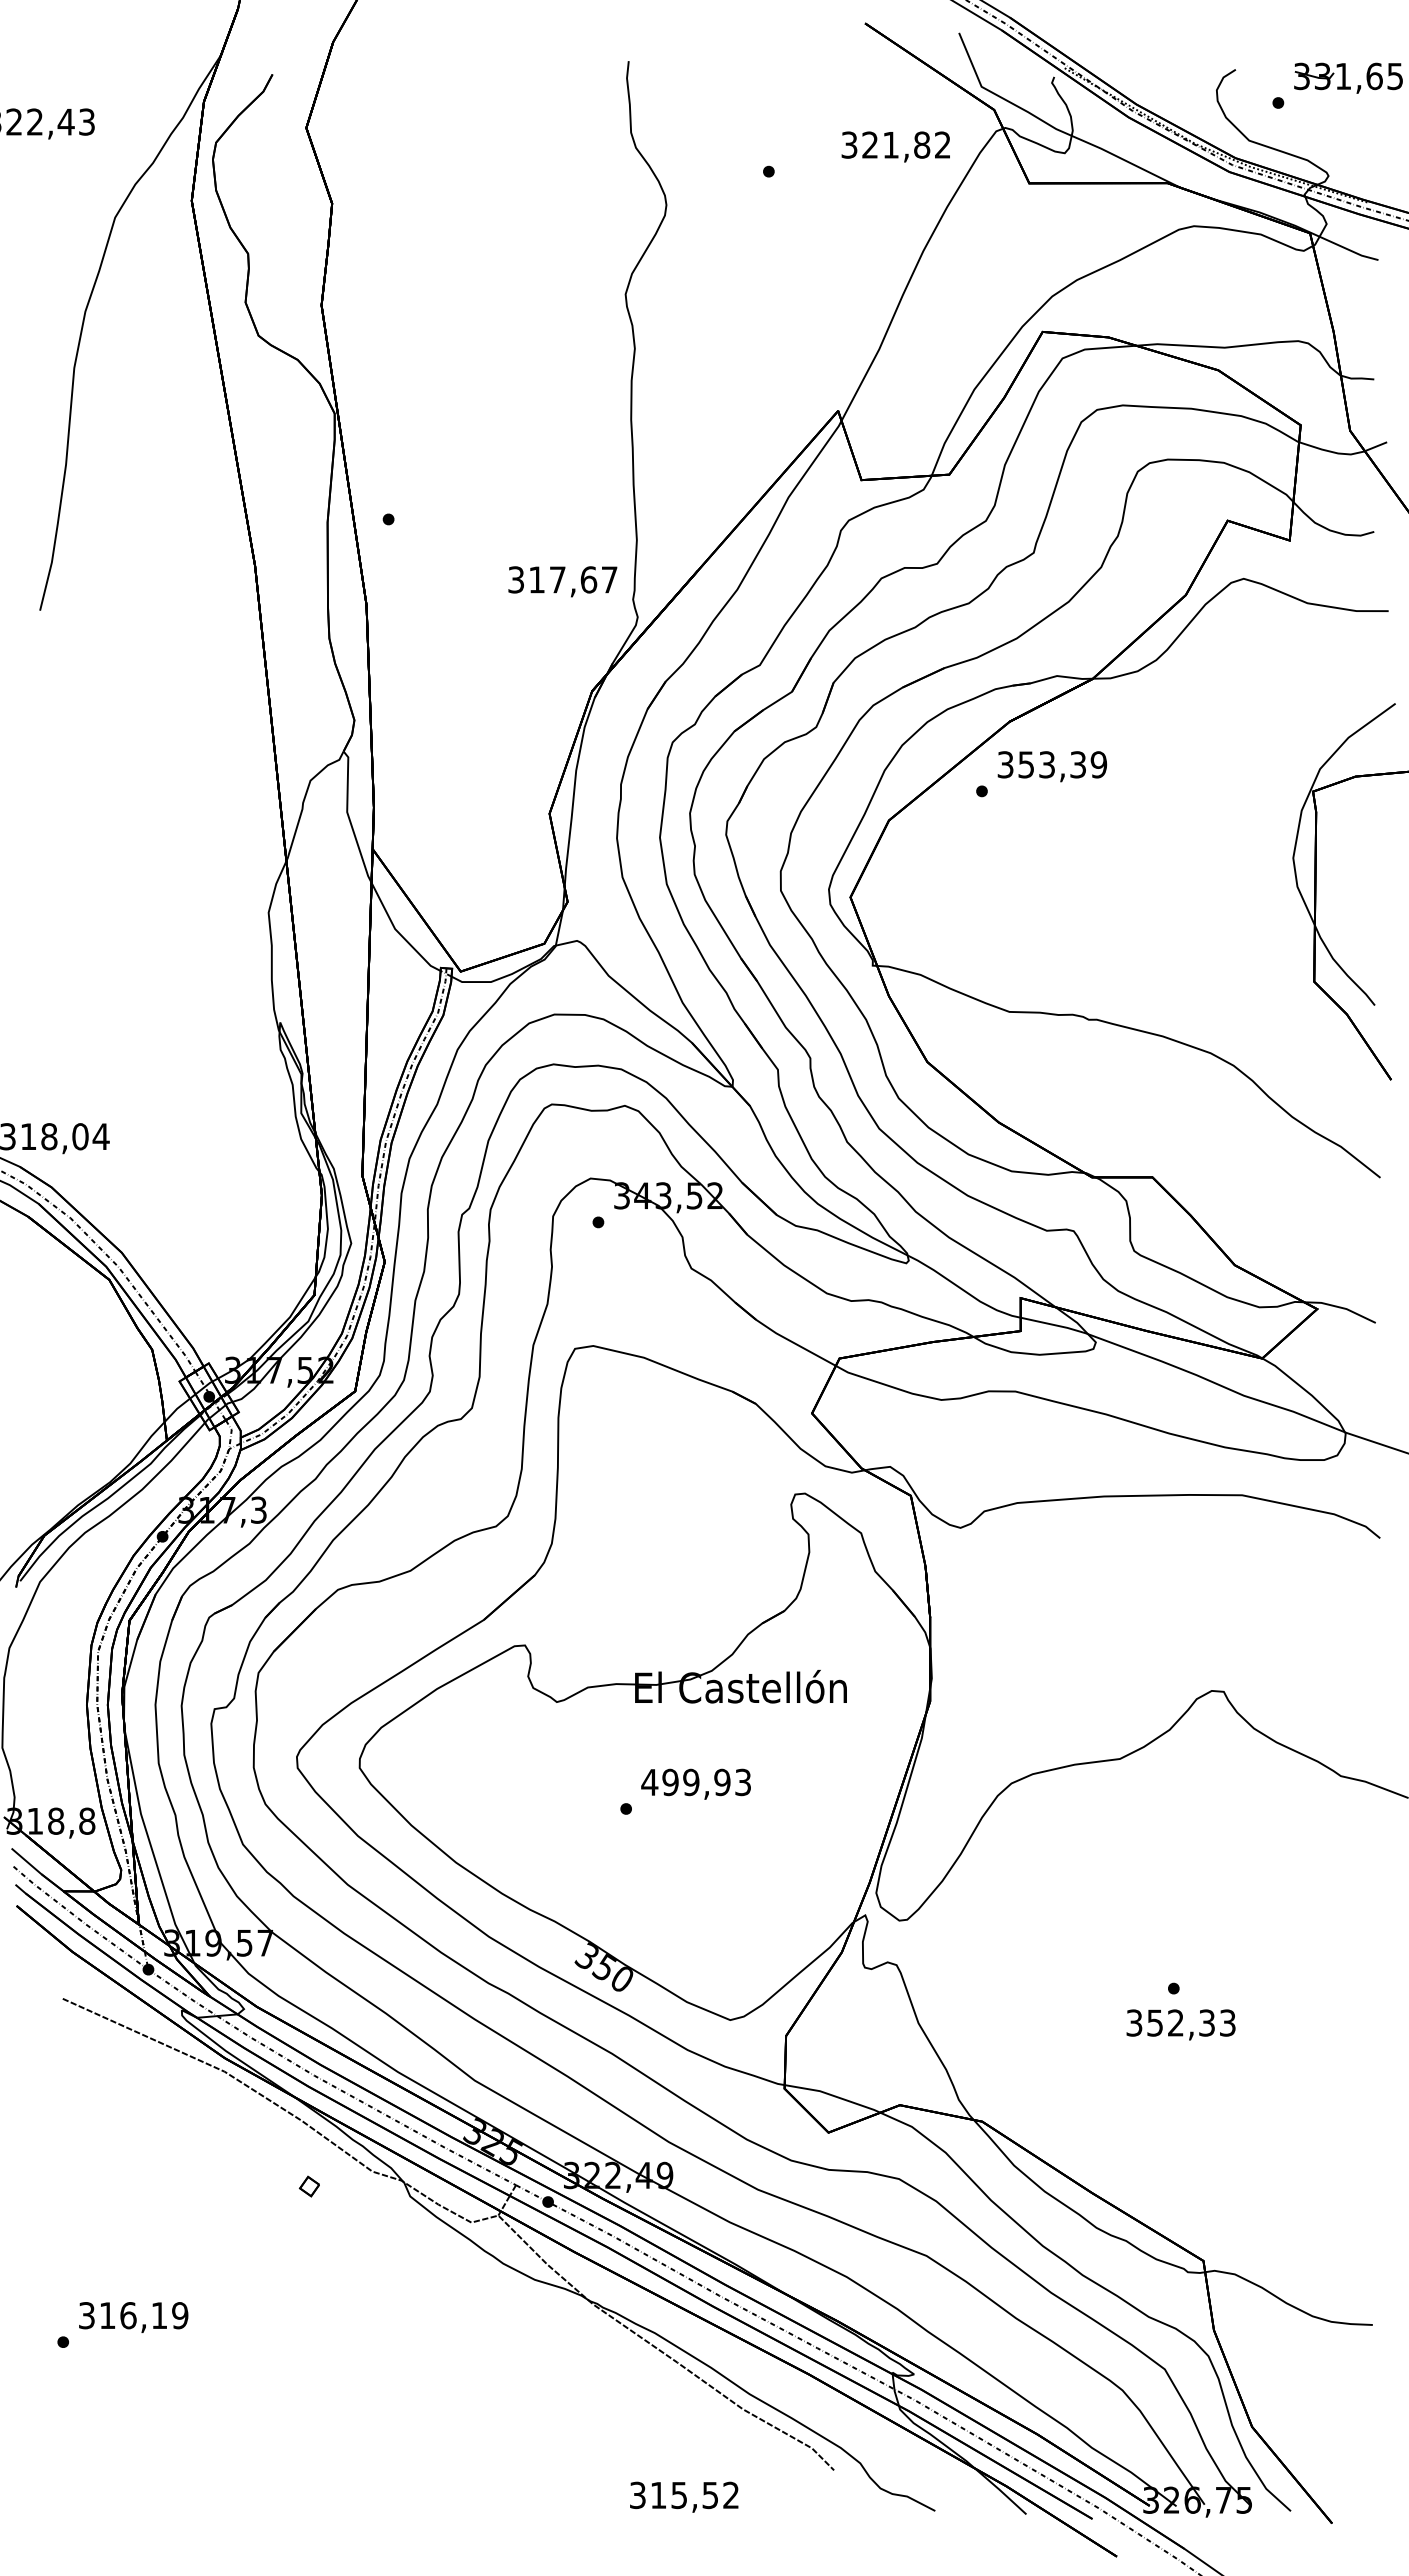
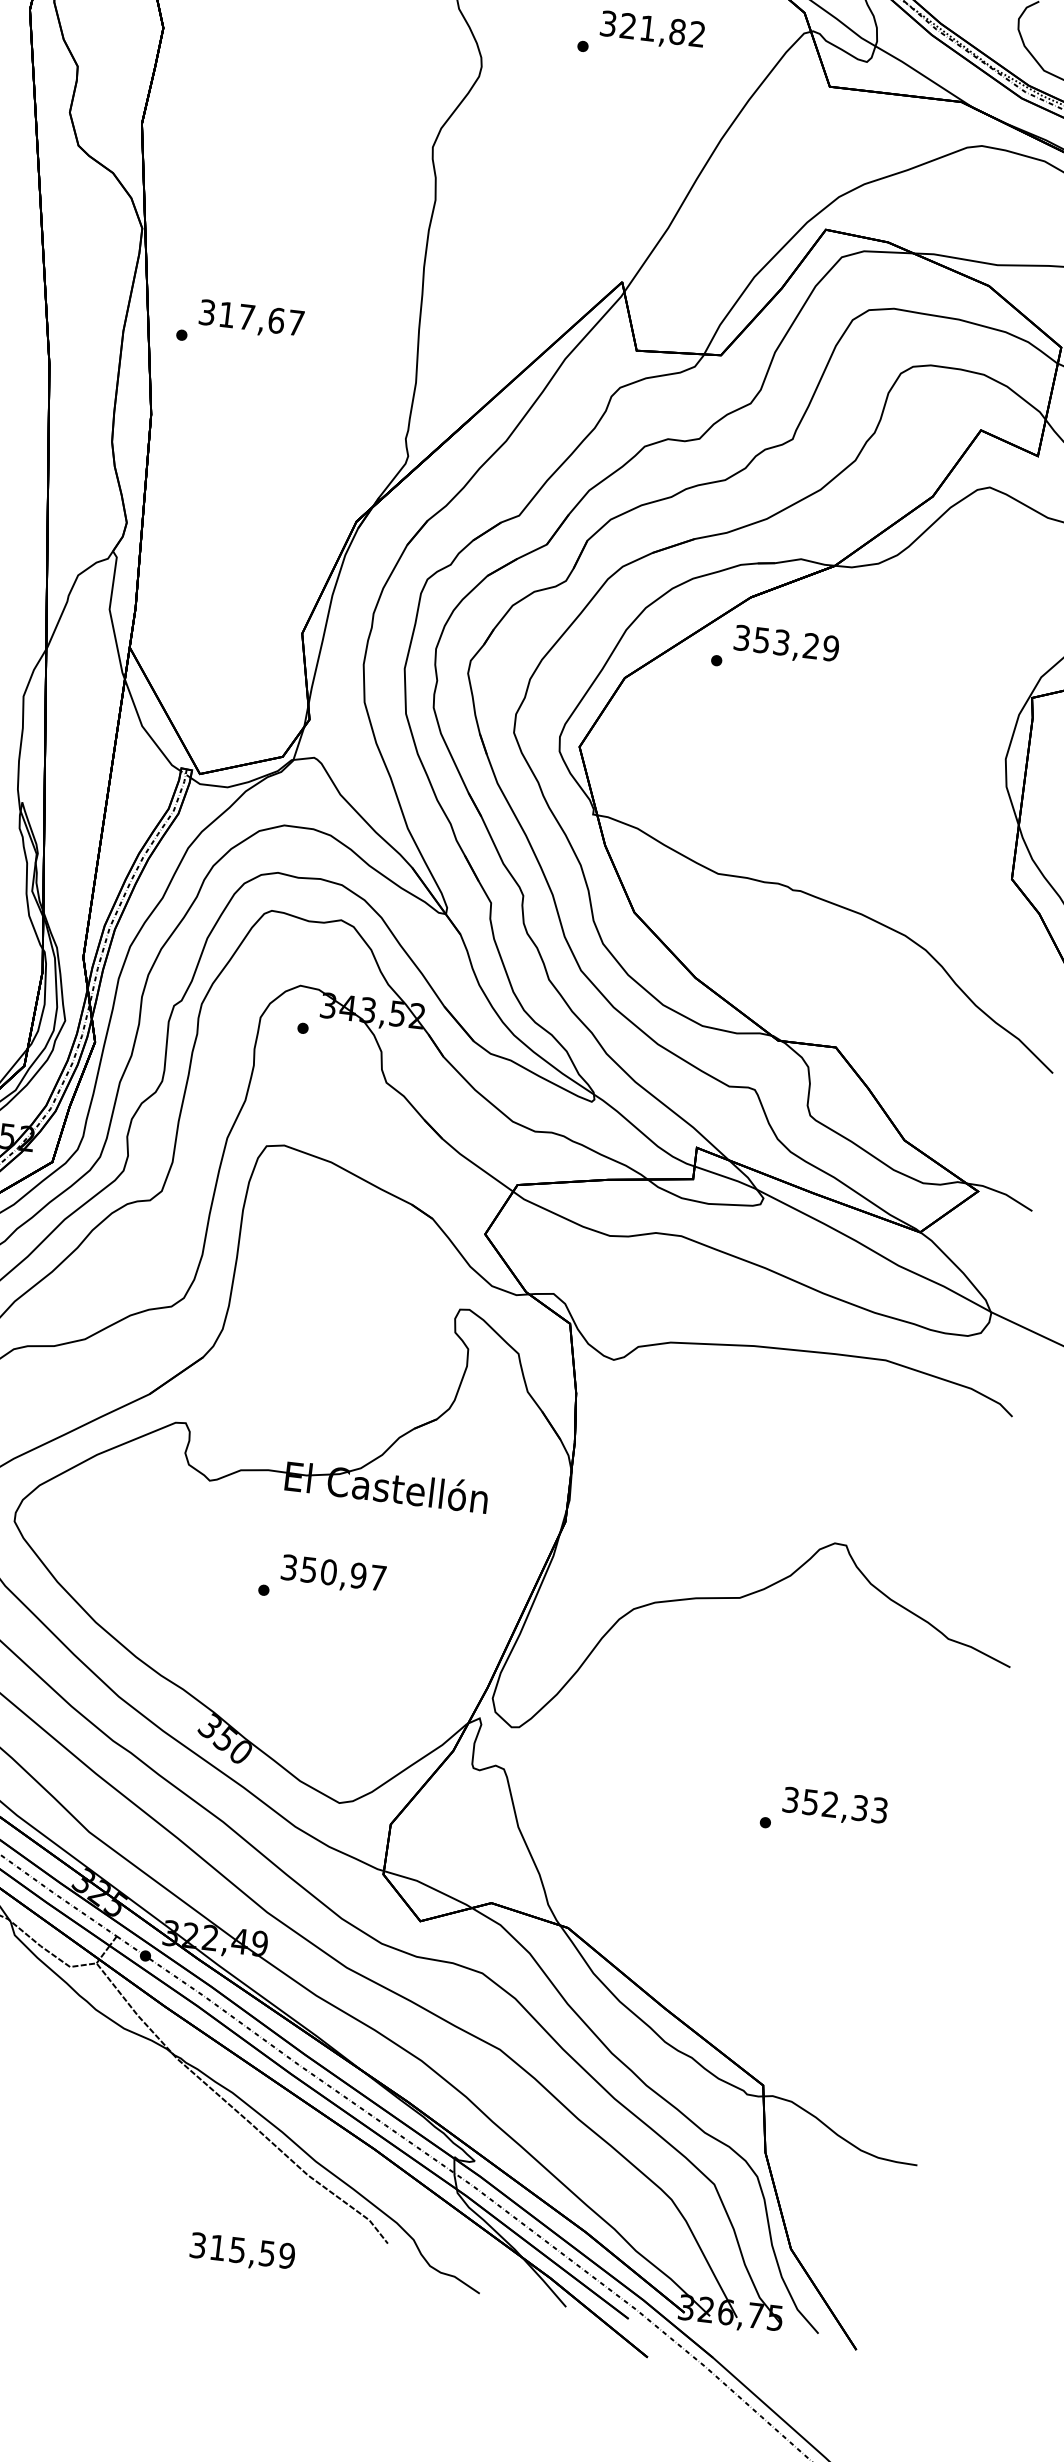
text: (895, 146) -> (652, 30), moved
text: (562, 581) -> (251, 319), moved
text: (1077, 764) -> (810, 645), 353,39 -> 353,29
text: (695, 1782) -> (332, 1572), 499,93 -> 350,97
text: (1180, 2024) -> (834, 1806), moved
text: (731, 2495) -> (287, 2256), 315,52 -> 315,59

